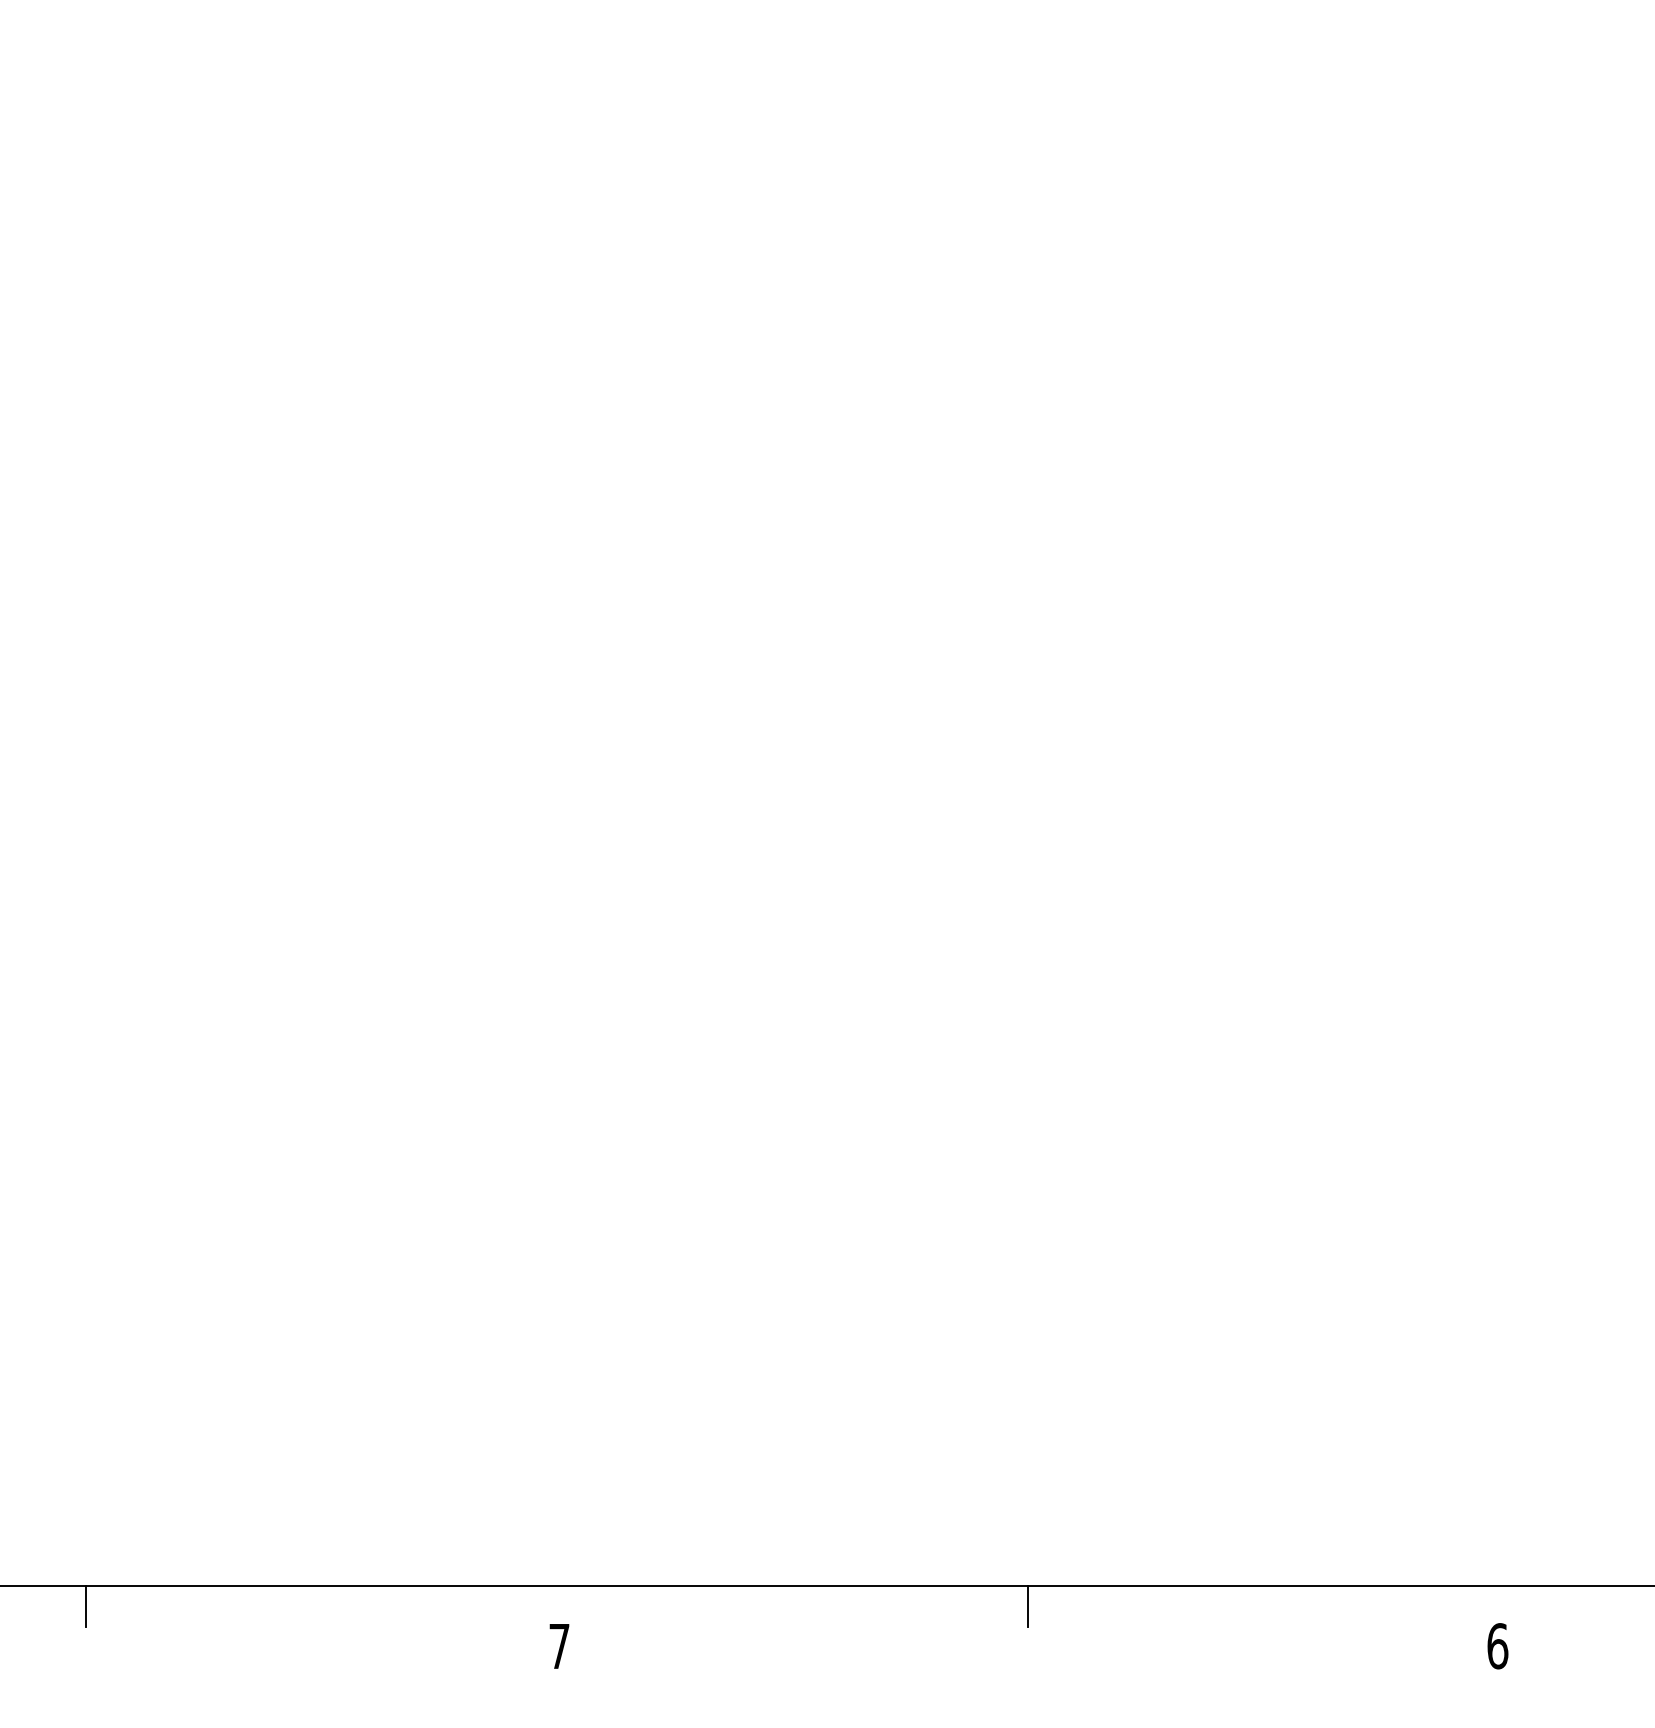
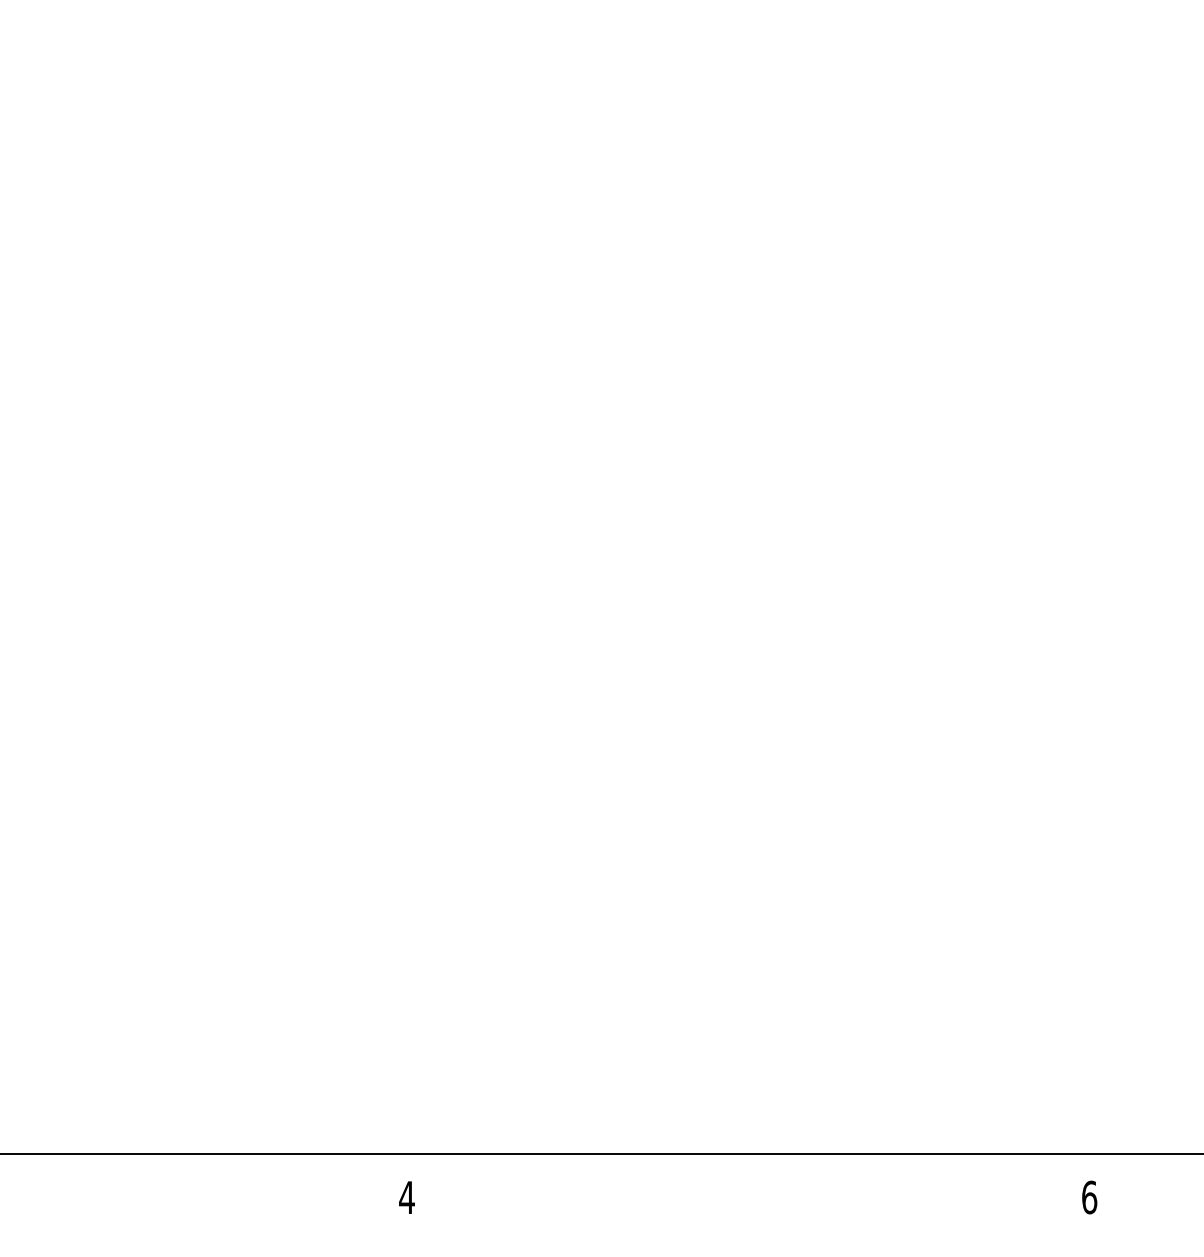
line: (85, 1606) -> (62, 1168), removed
line: (1027, 1606) -> (747, 1168), removed
text: (558, 1646) -> (406, 1197), 7 -> 4

